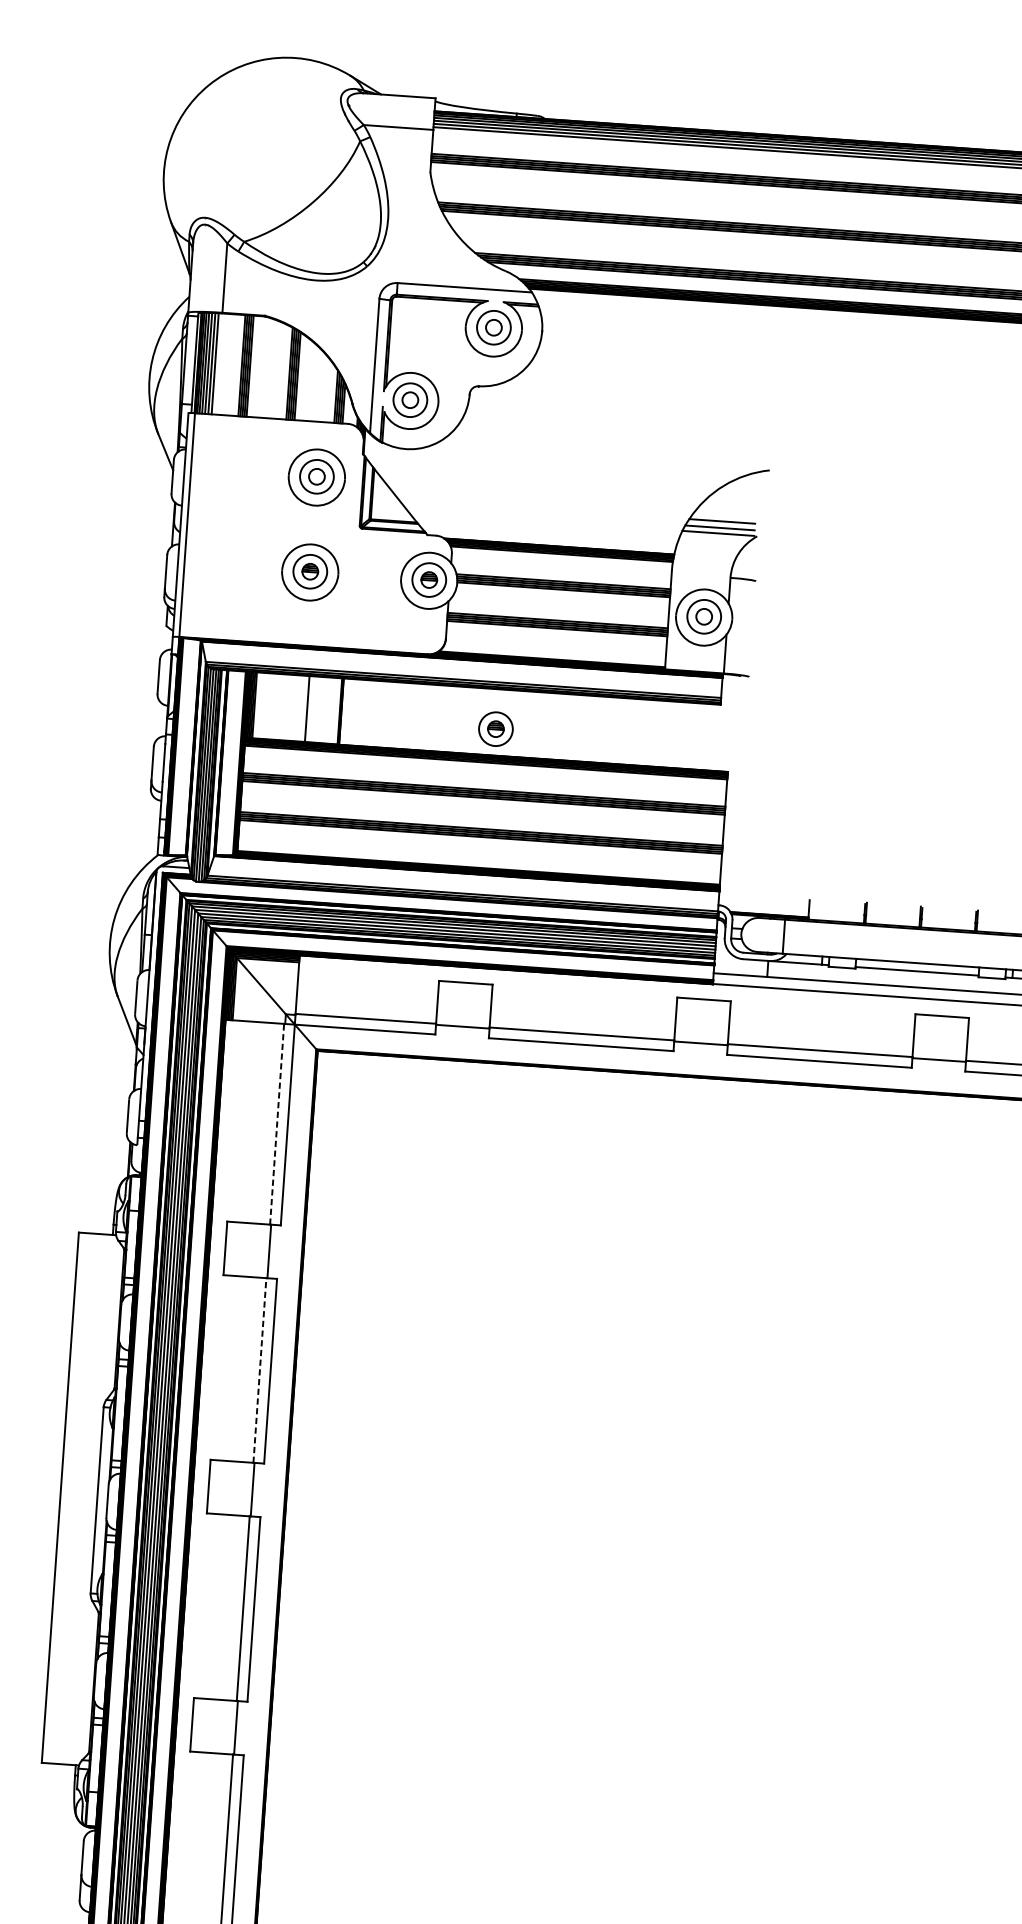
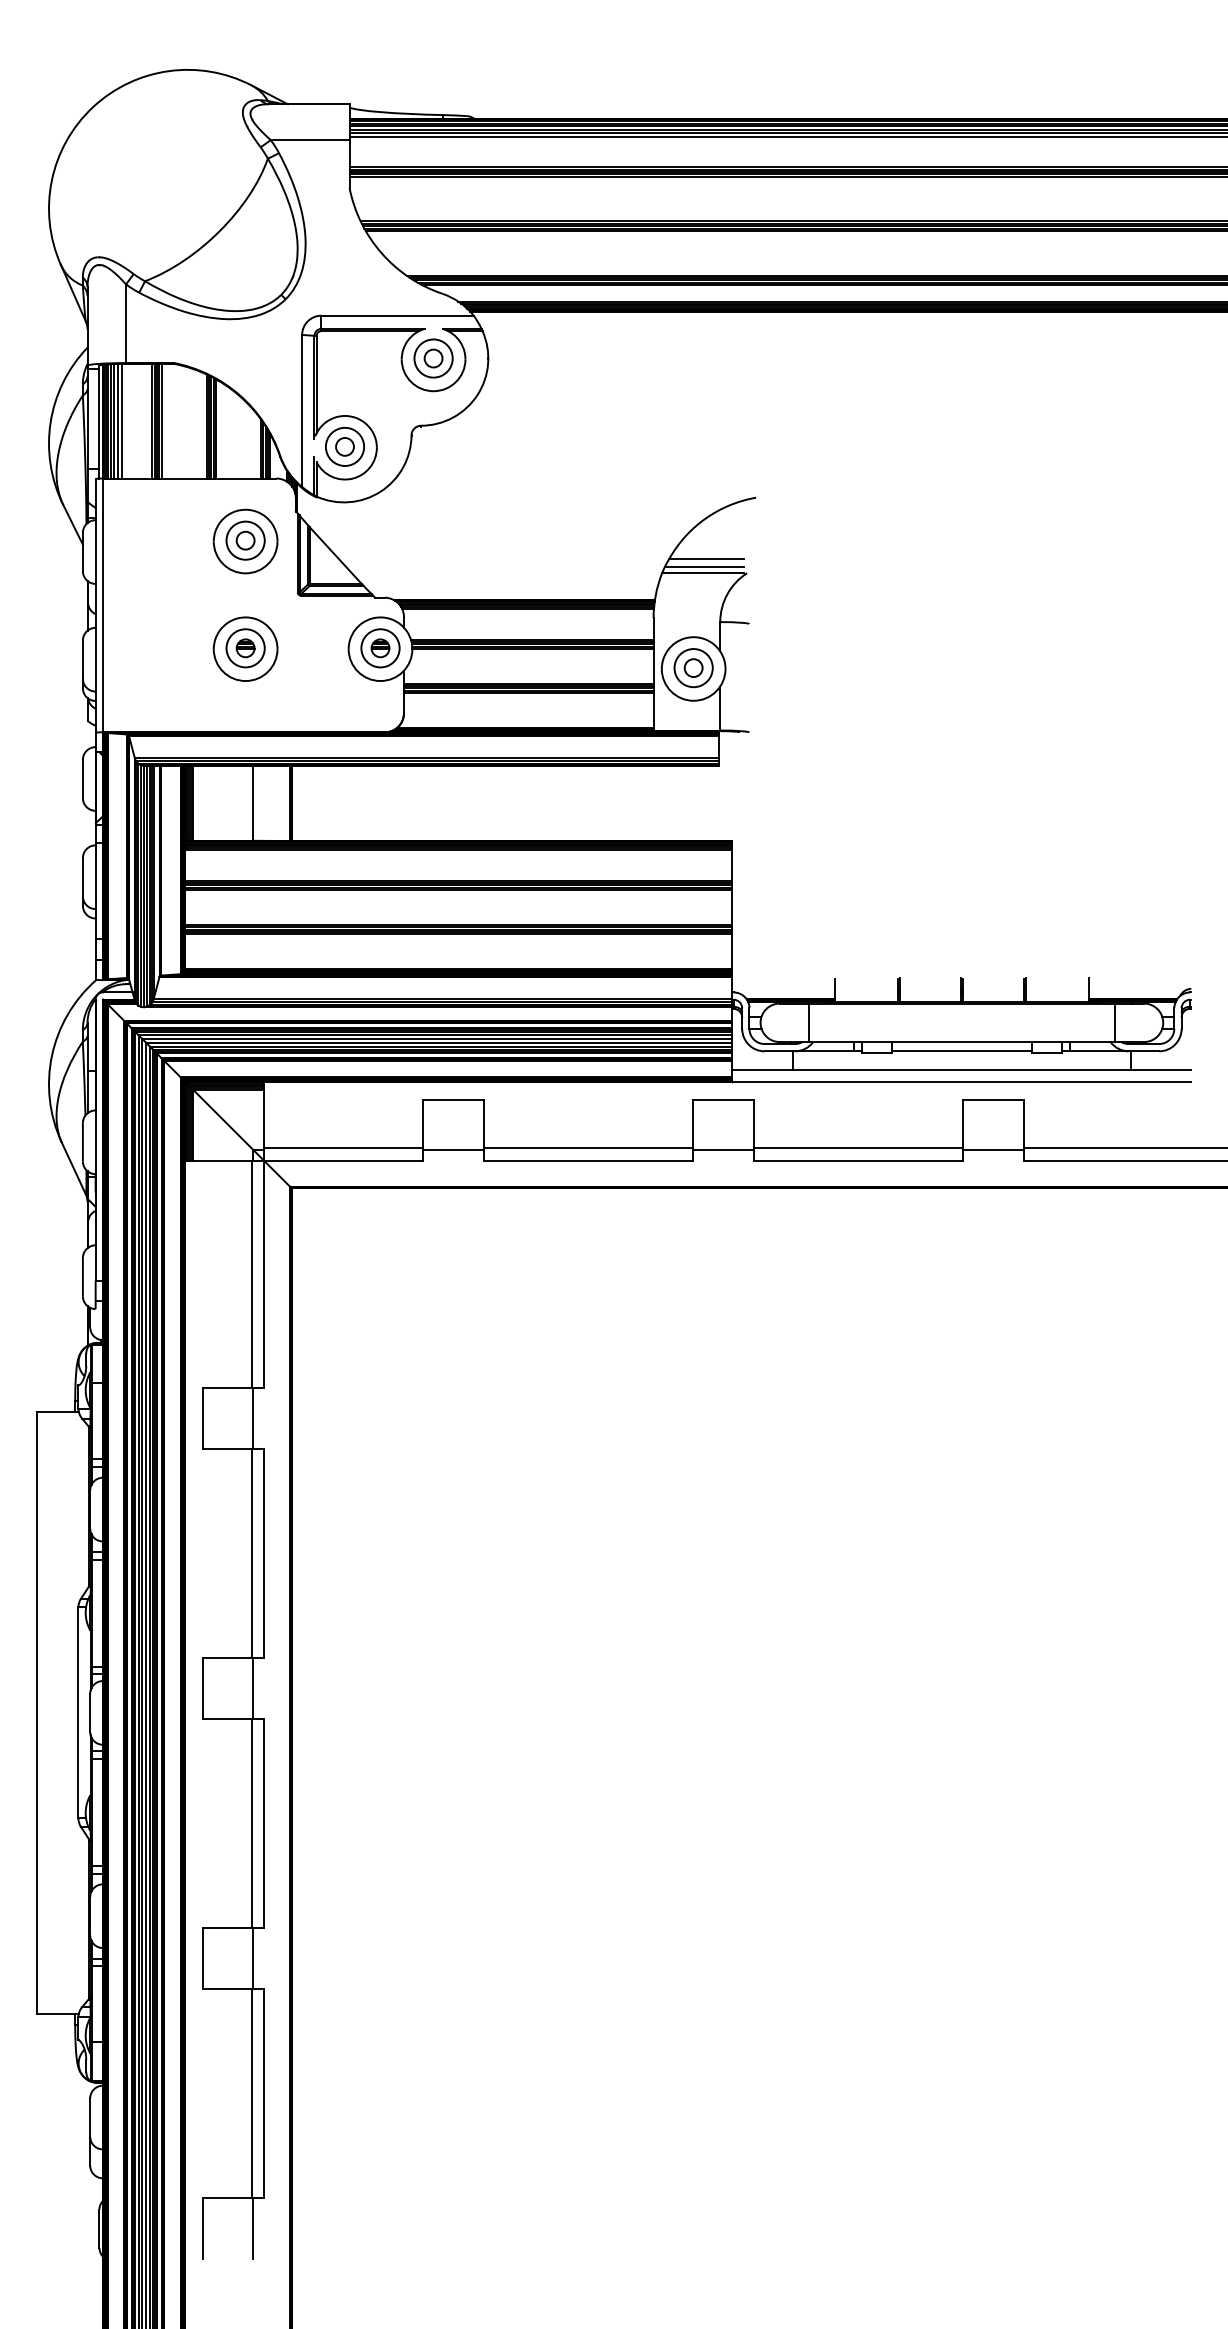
part: (495, 729) -> (467, 811), removed
line: (276, 1124) -> (251, 1274), dashed -> solid
line: (259, 1370) -> (251, 1553), dashed -> solid

